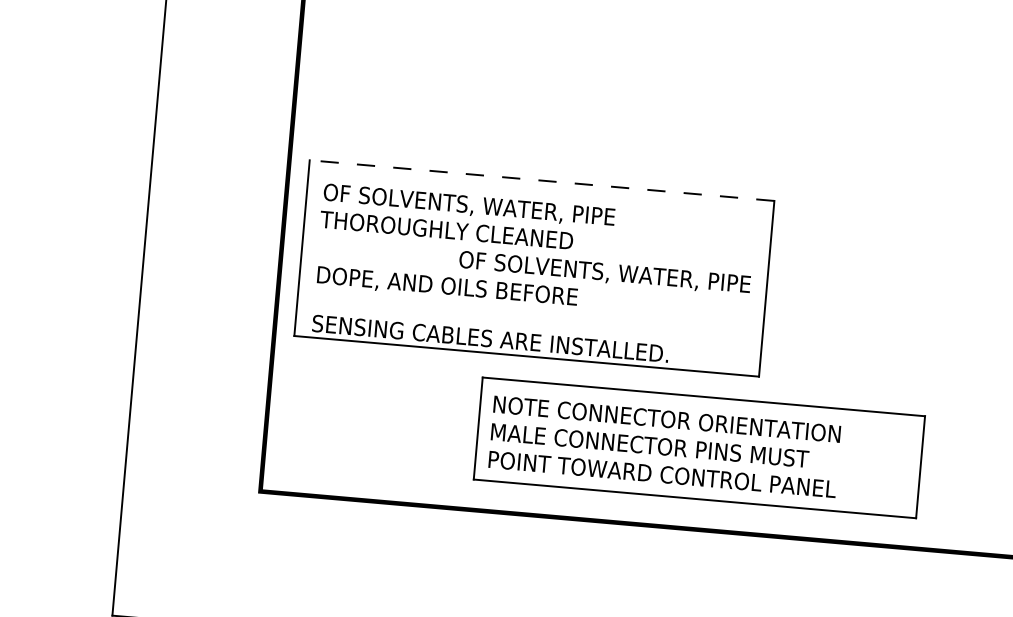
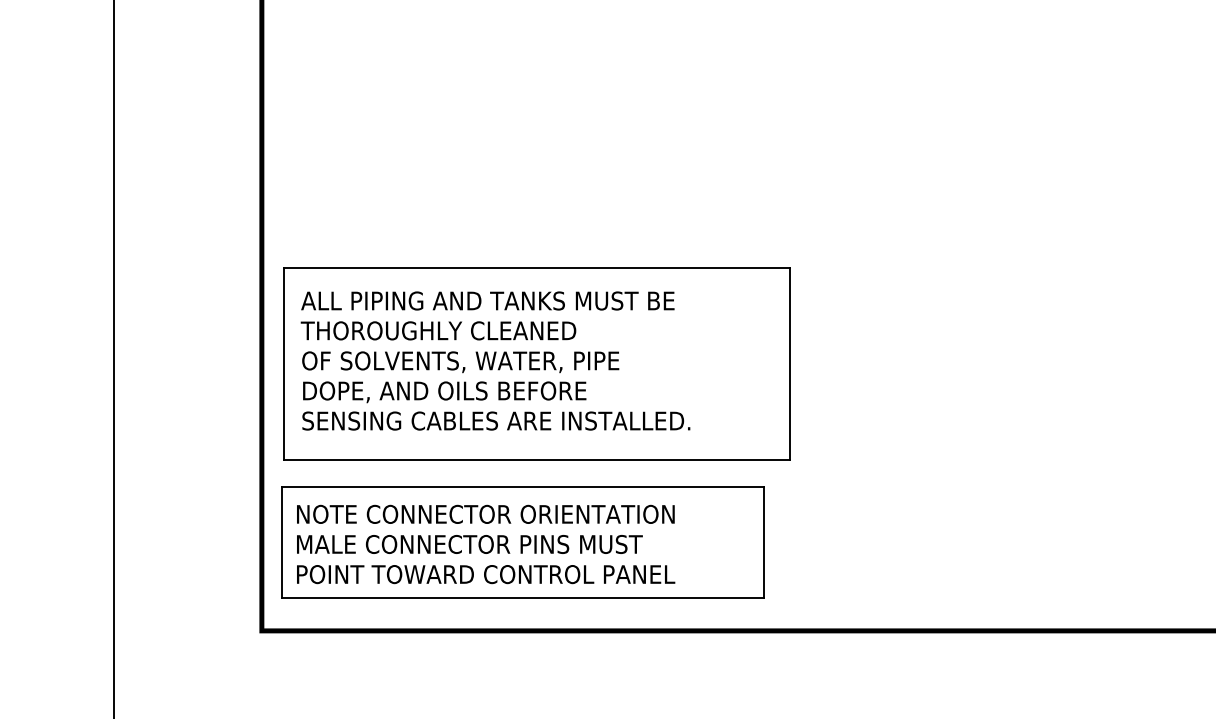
line: (541, 180) -> (536, 268), dashed -> solid
text: (493, 208) -> (487, 302), OF SOLVENTS, WATER, PIPE -> ALL PIPING AND TANKS MUST BE
text: (604, 273) -> (460, 362), moved
text: (490, 338) -> (496, 420), moved
part: (698, 448) -> (522, 542), moved

